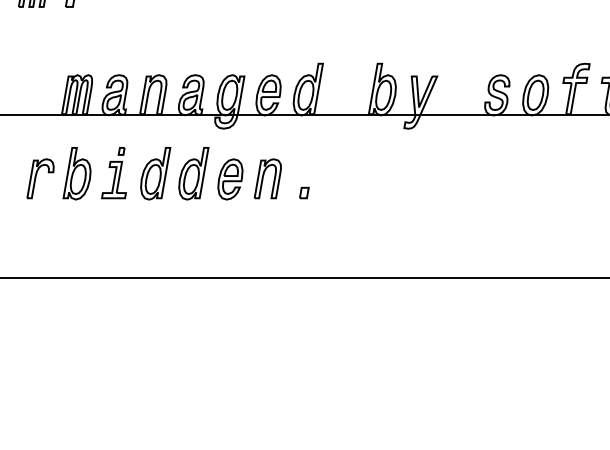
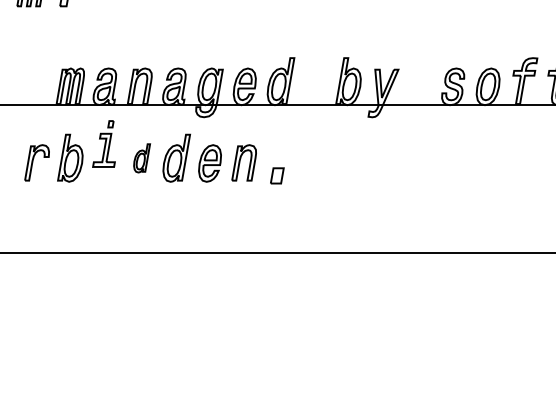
part: (113, 173) -> (103, 144), moved
part: (155, 173) -> (141, 158), size x0.6
part: (304, 192) -> (277, 175), size x1.6

